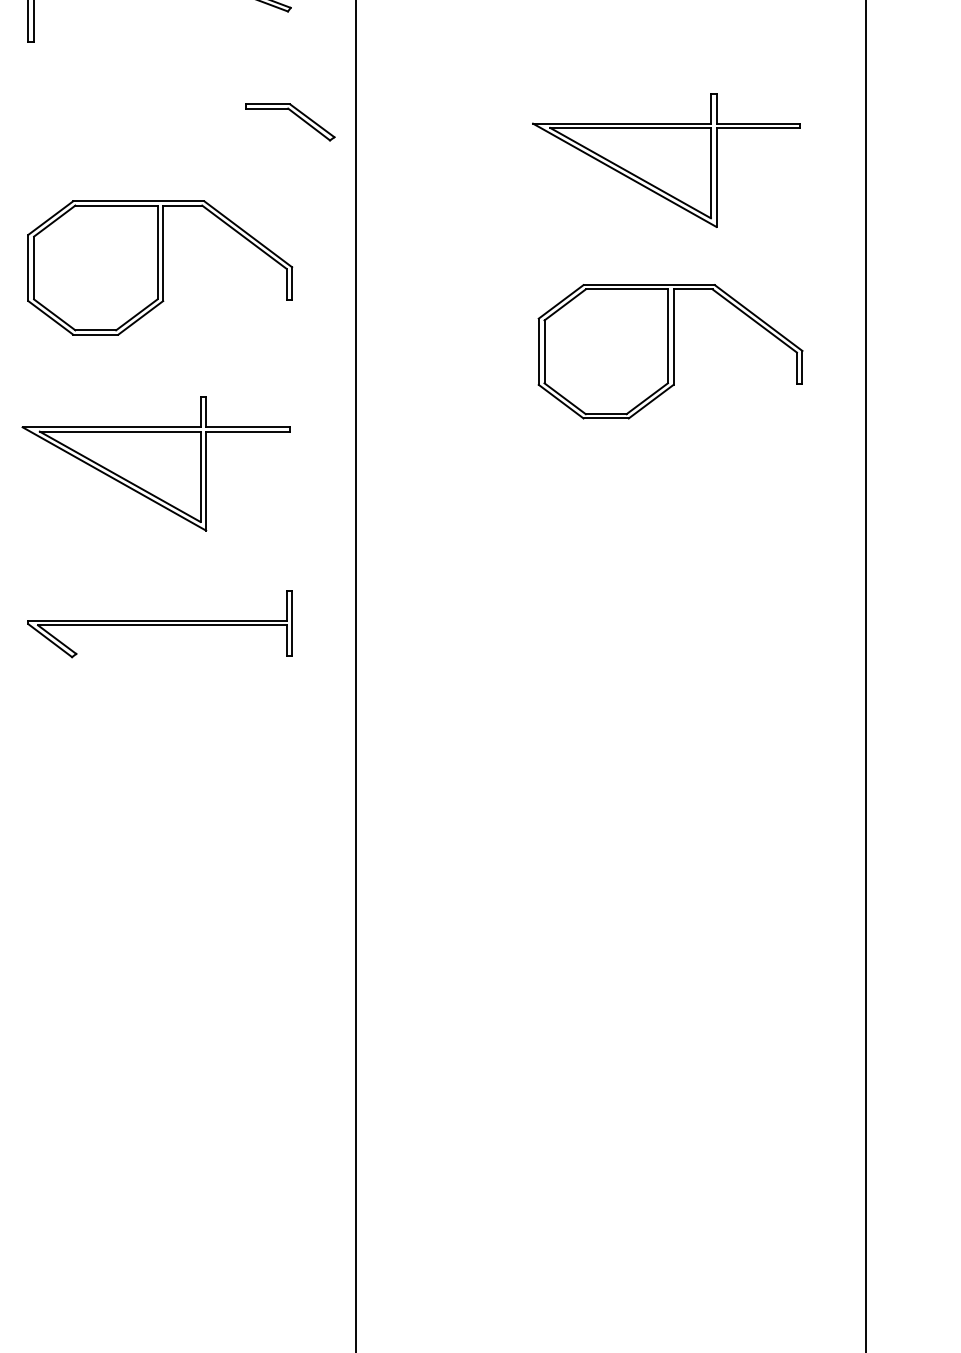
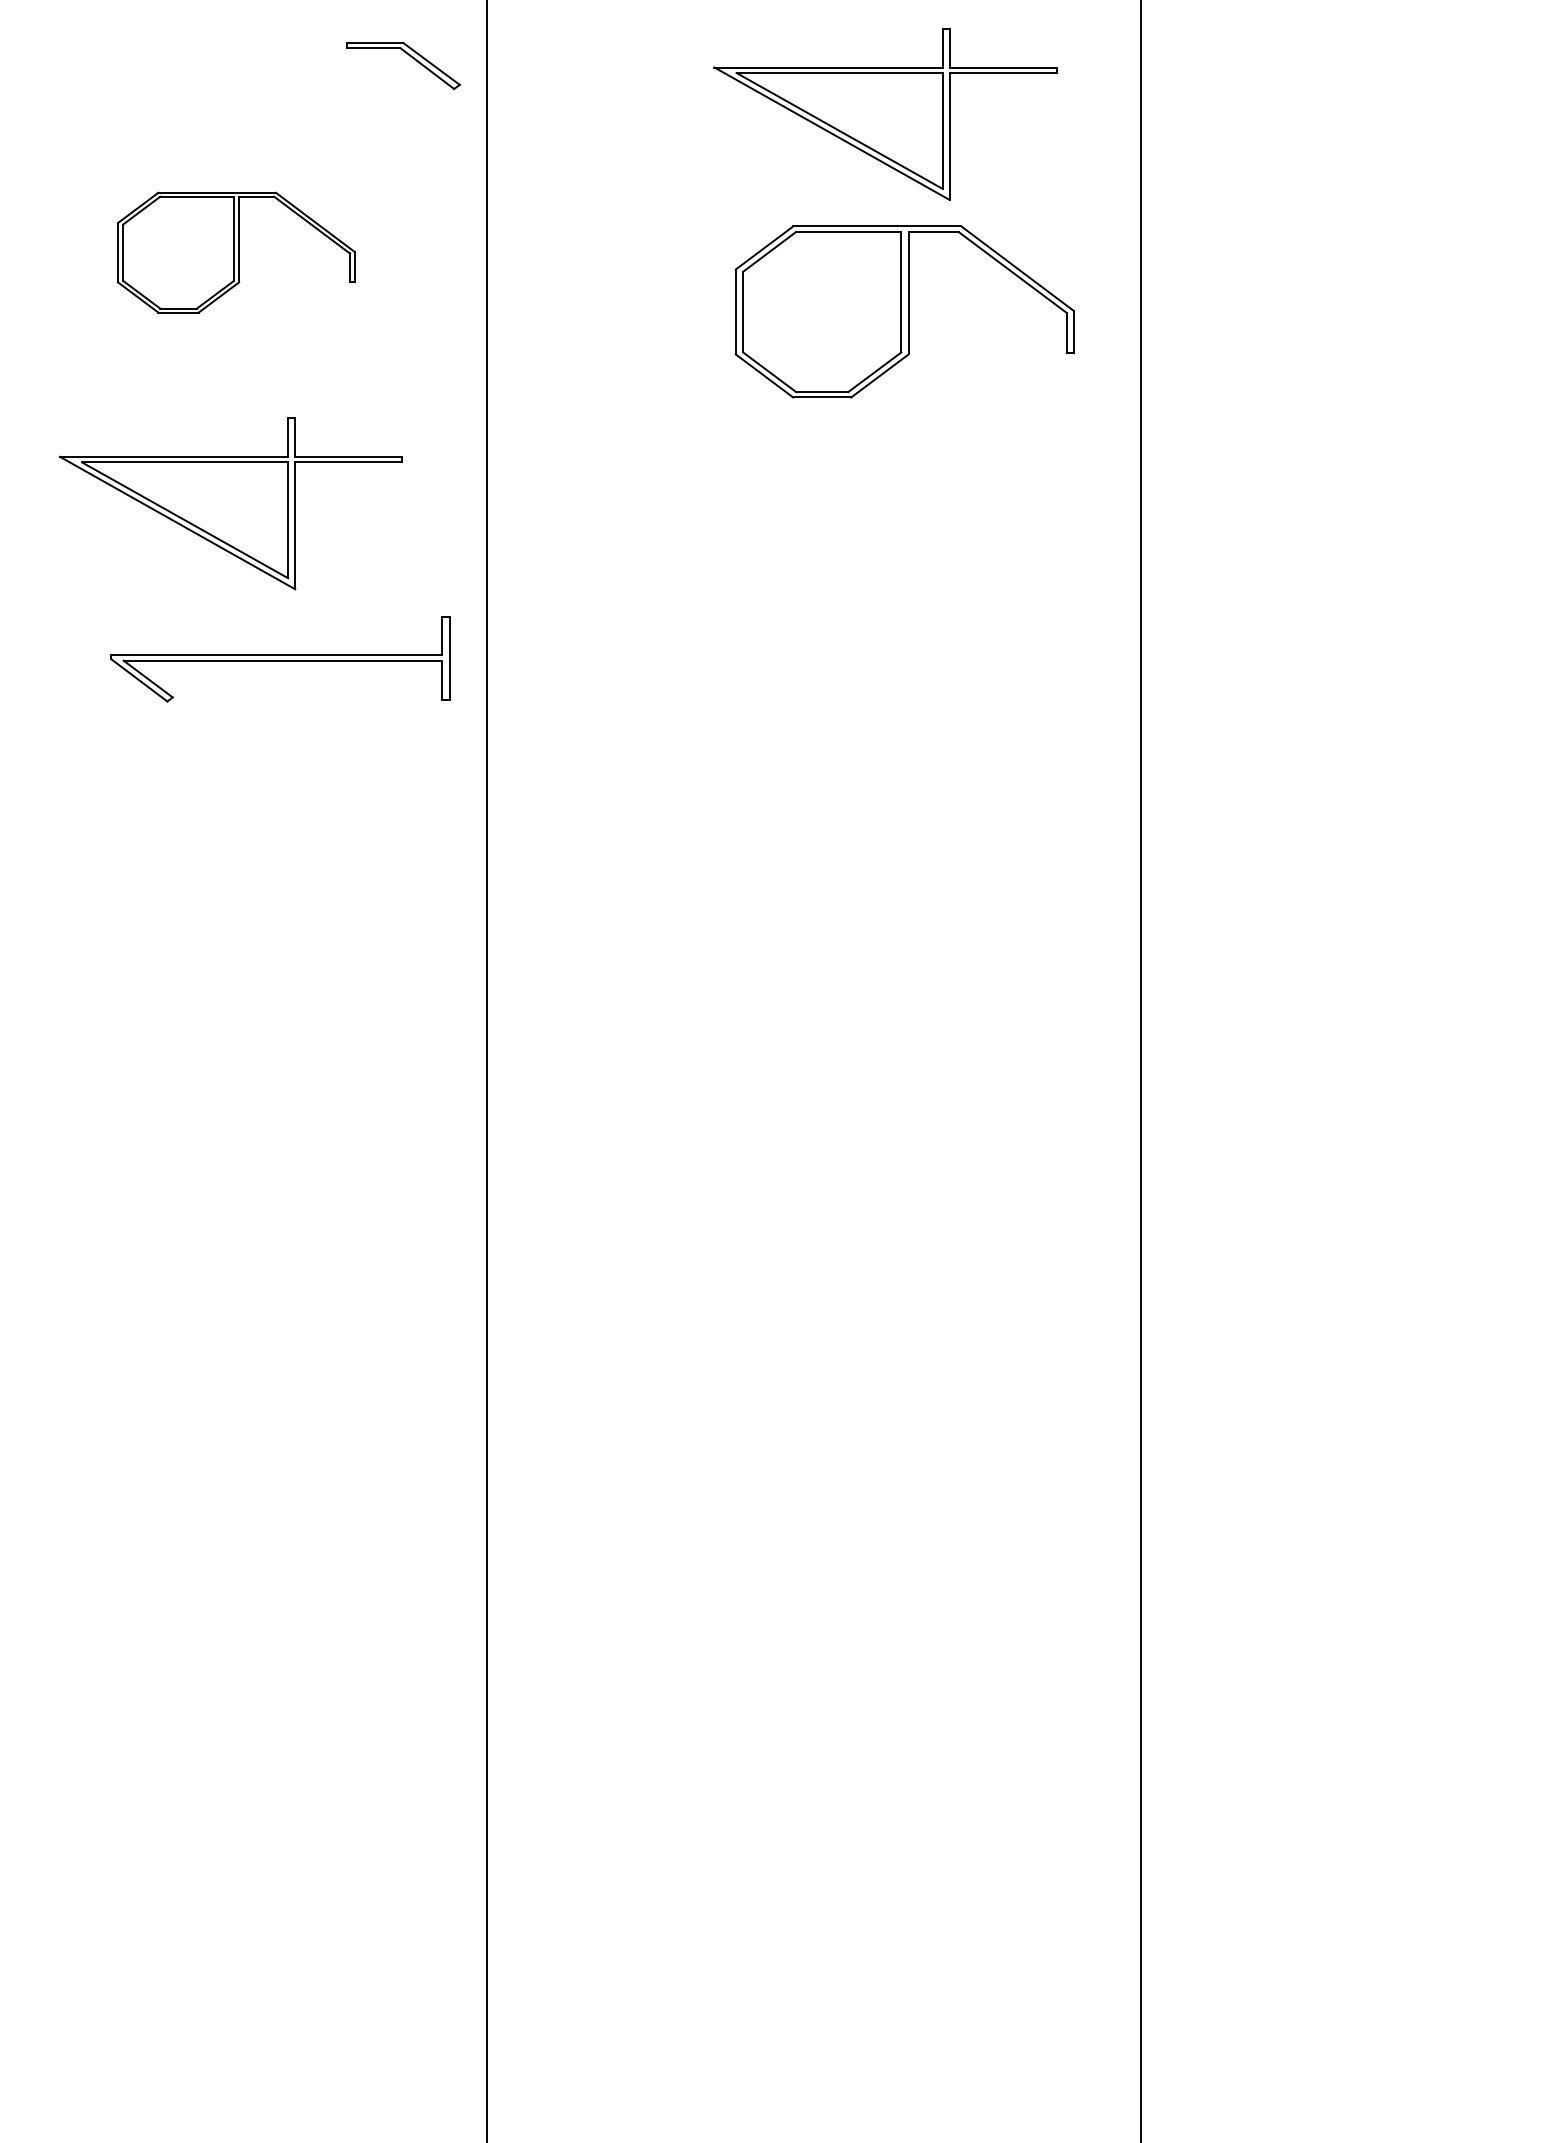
part: (160, 267) -> (236, 252), size x0.7
part: (670, 351) -> (904, 311), moved
part: (160, 624) -> (280, 659), moved

